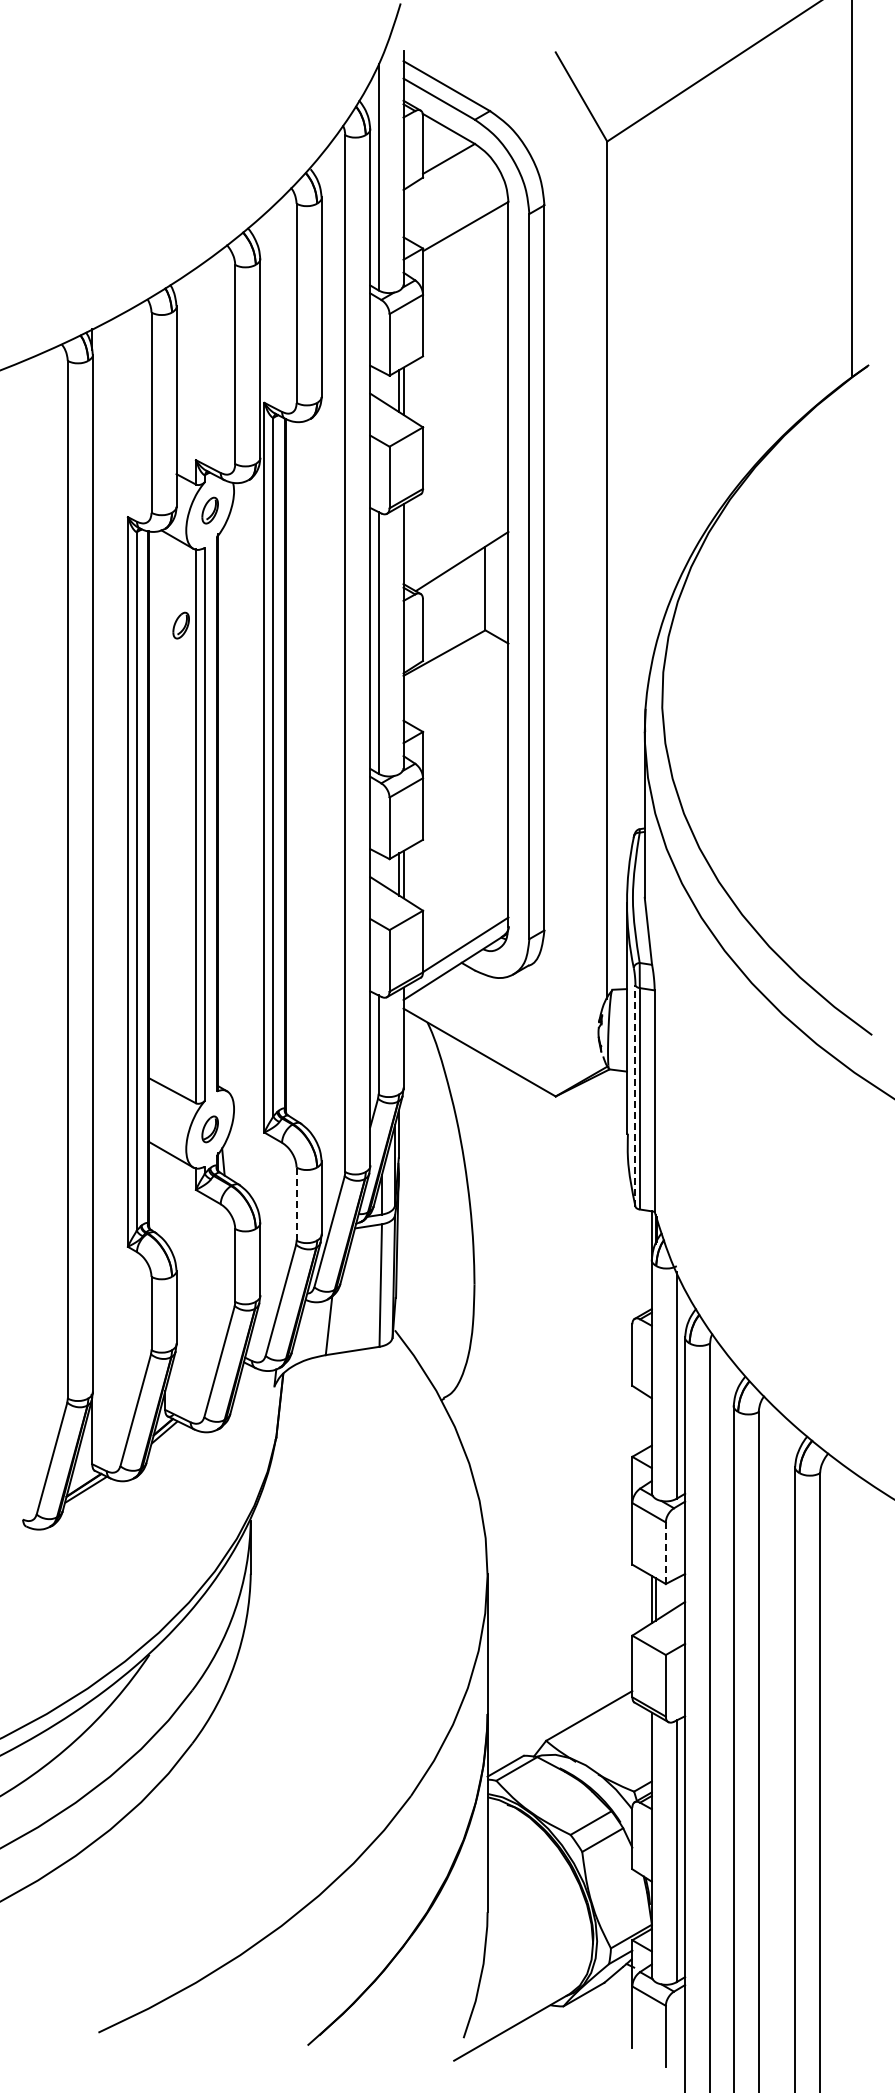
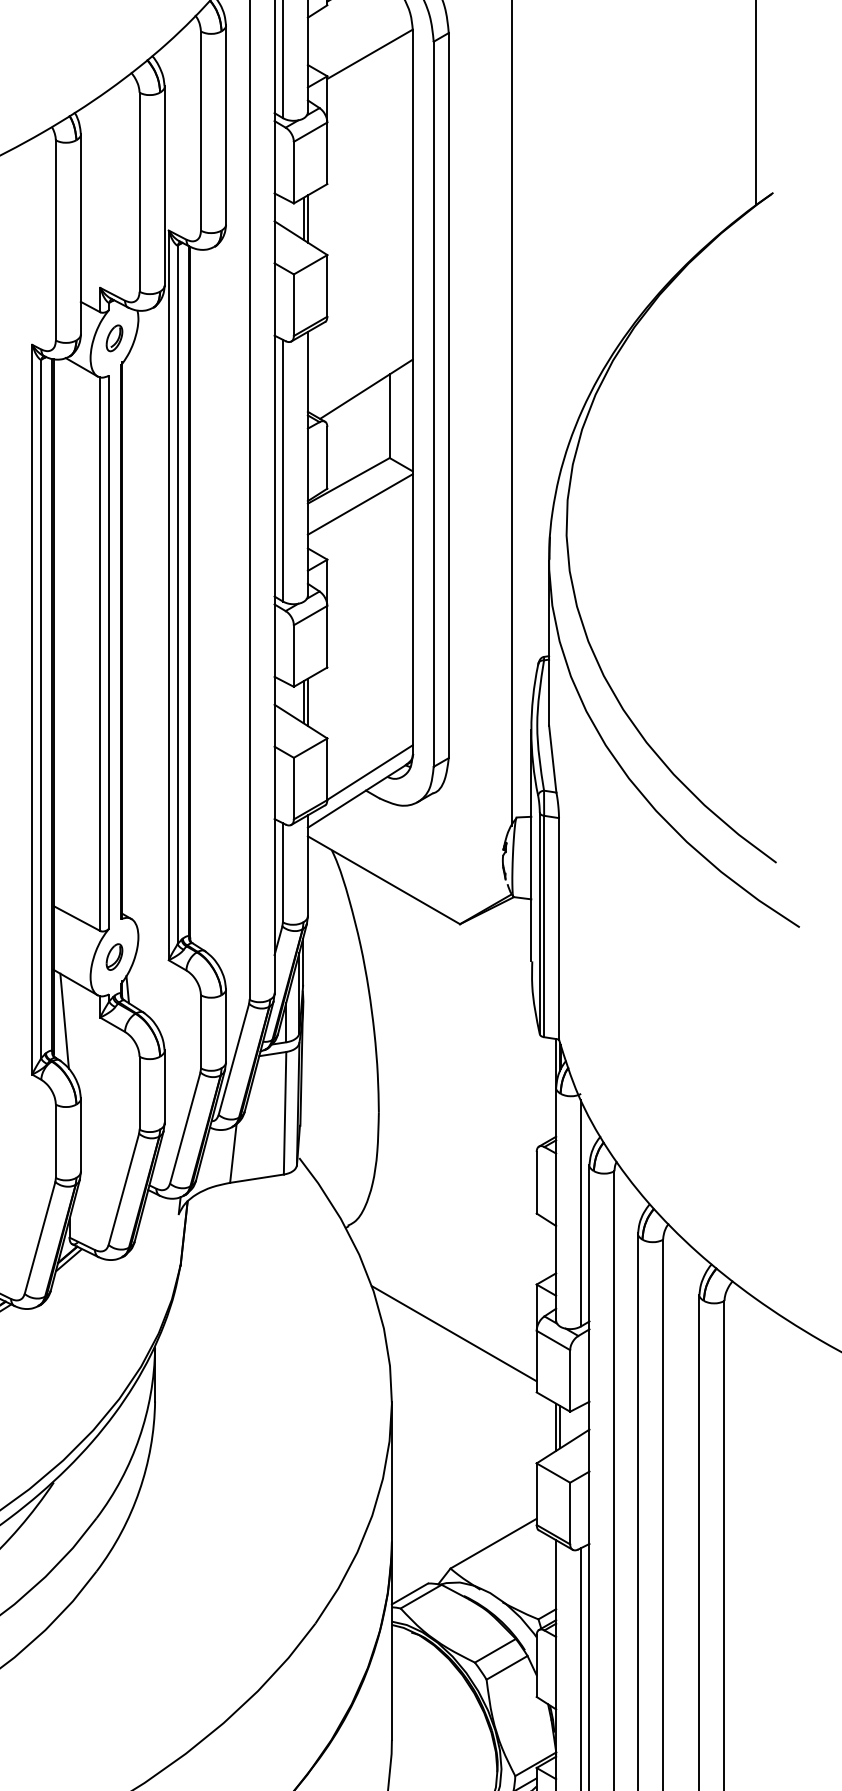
part: (180, 625) -> (84, 453), removed
line: (455, 676) -> (359, 504), added
line: (635, 1095) -> (539, 923), dashed -> solid
line: (160, 1193) -> (64, 1021), added
line: (296, 1204) -> (200, 1032), dashed -> solid
line: (549, 1505) -> (453, 1333), added
line: (665, 1553) -> (569, 1381), dashed -> solid

